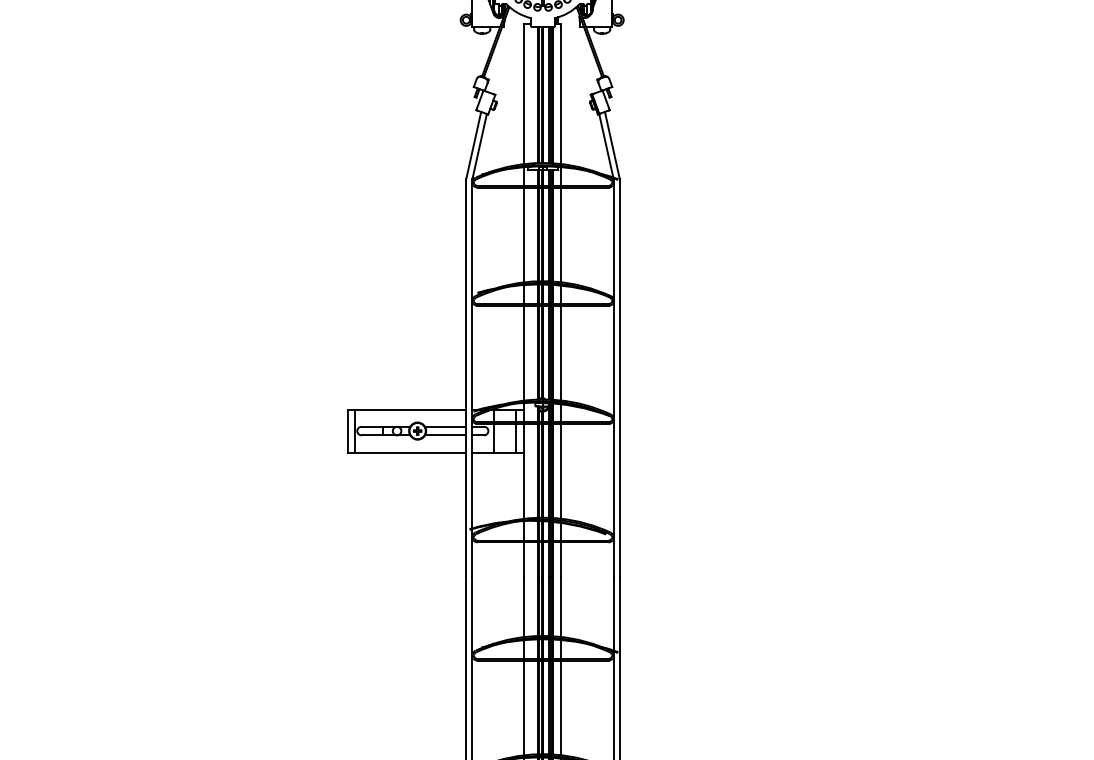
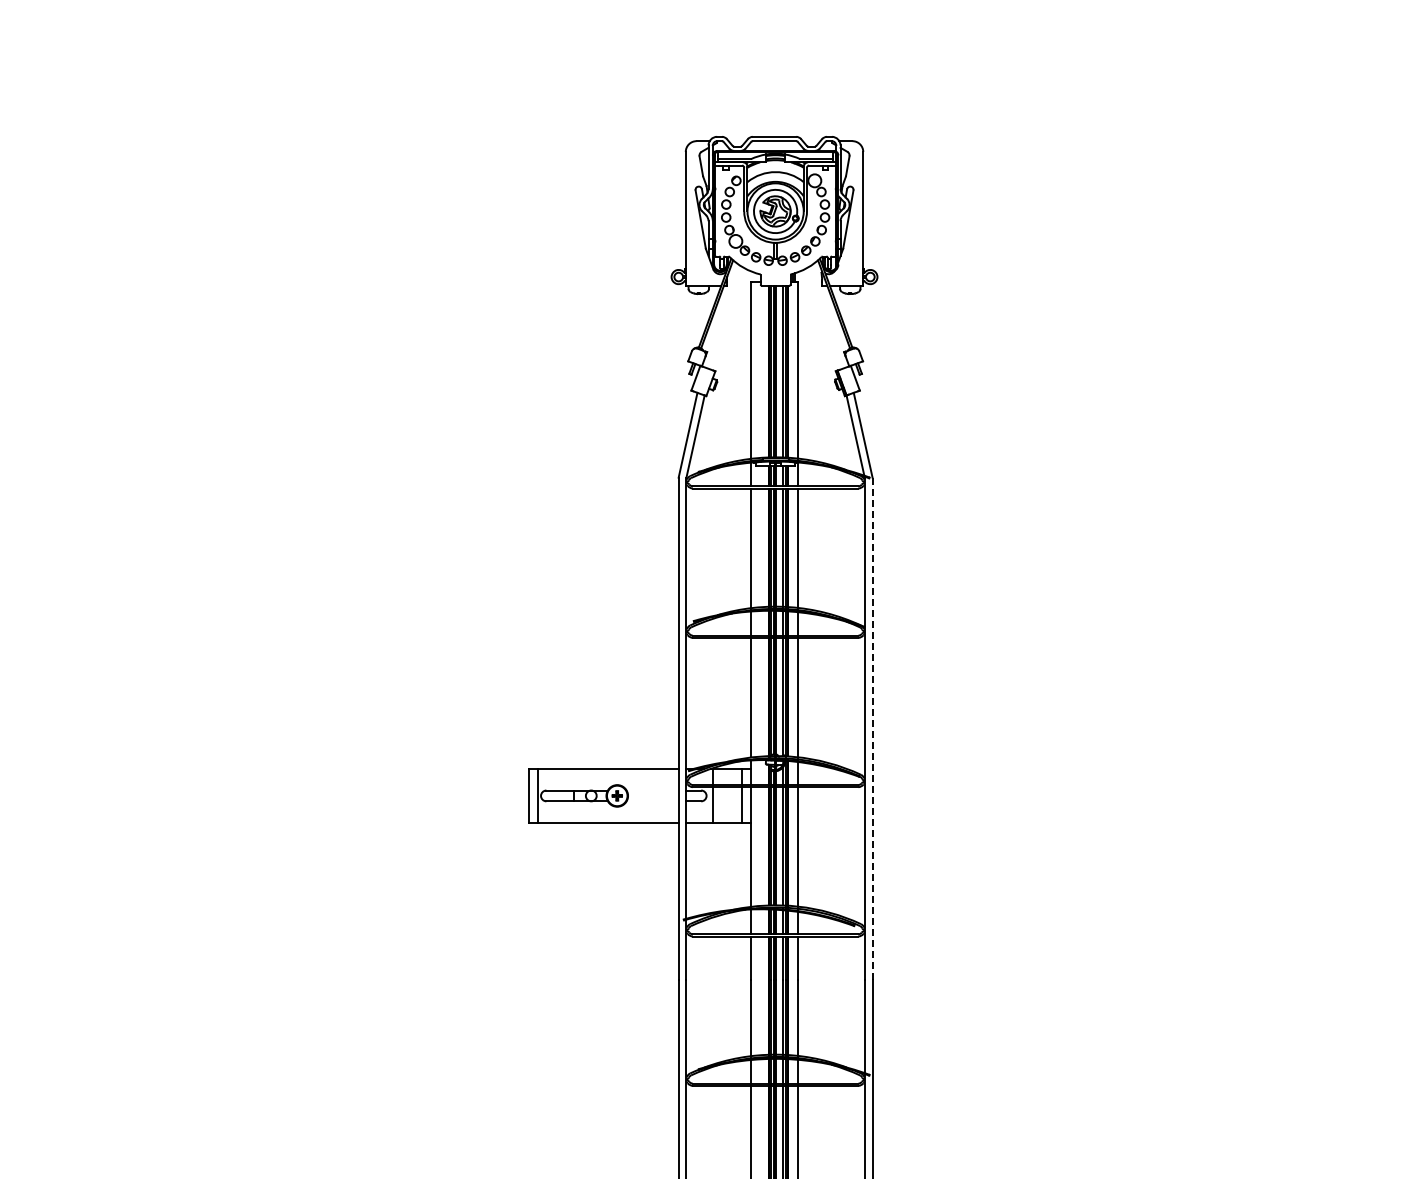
line: (619, 377) -> (872, 728), solid -> dashed
line: (445, 426) -> (652, 790), removed
line: (445, 435) -> (652, 801), removed

